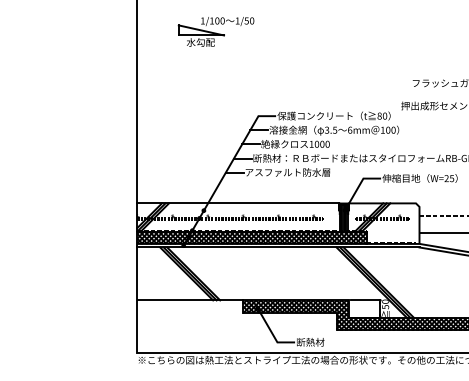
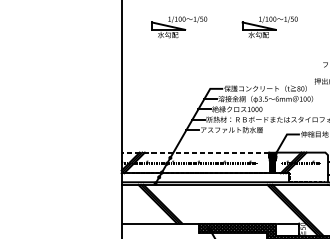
part: (339, 31) -> (269, 26), added
line: (238, 203) -> (195, 152), solid -> dashed
hatch: (251, 237) -> (205, 177), removed

